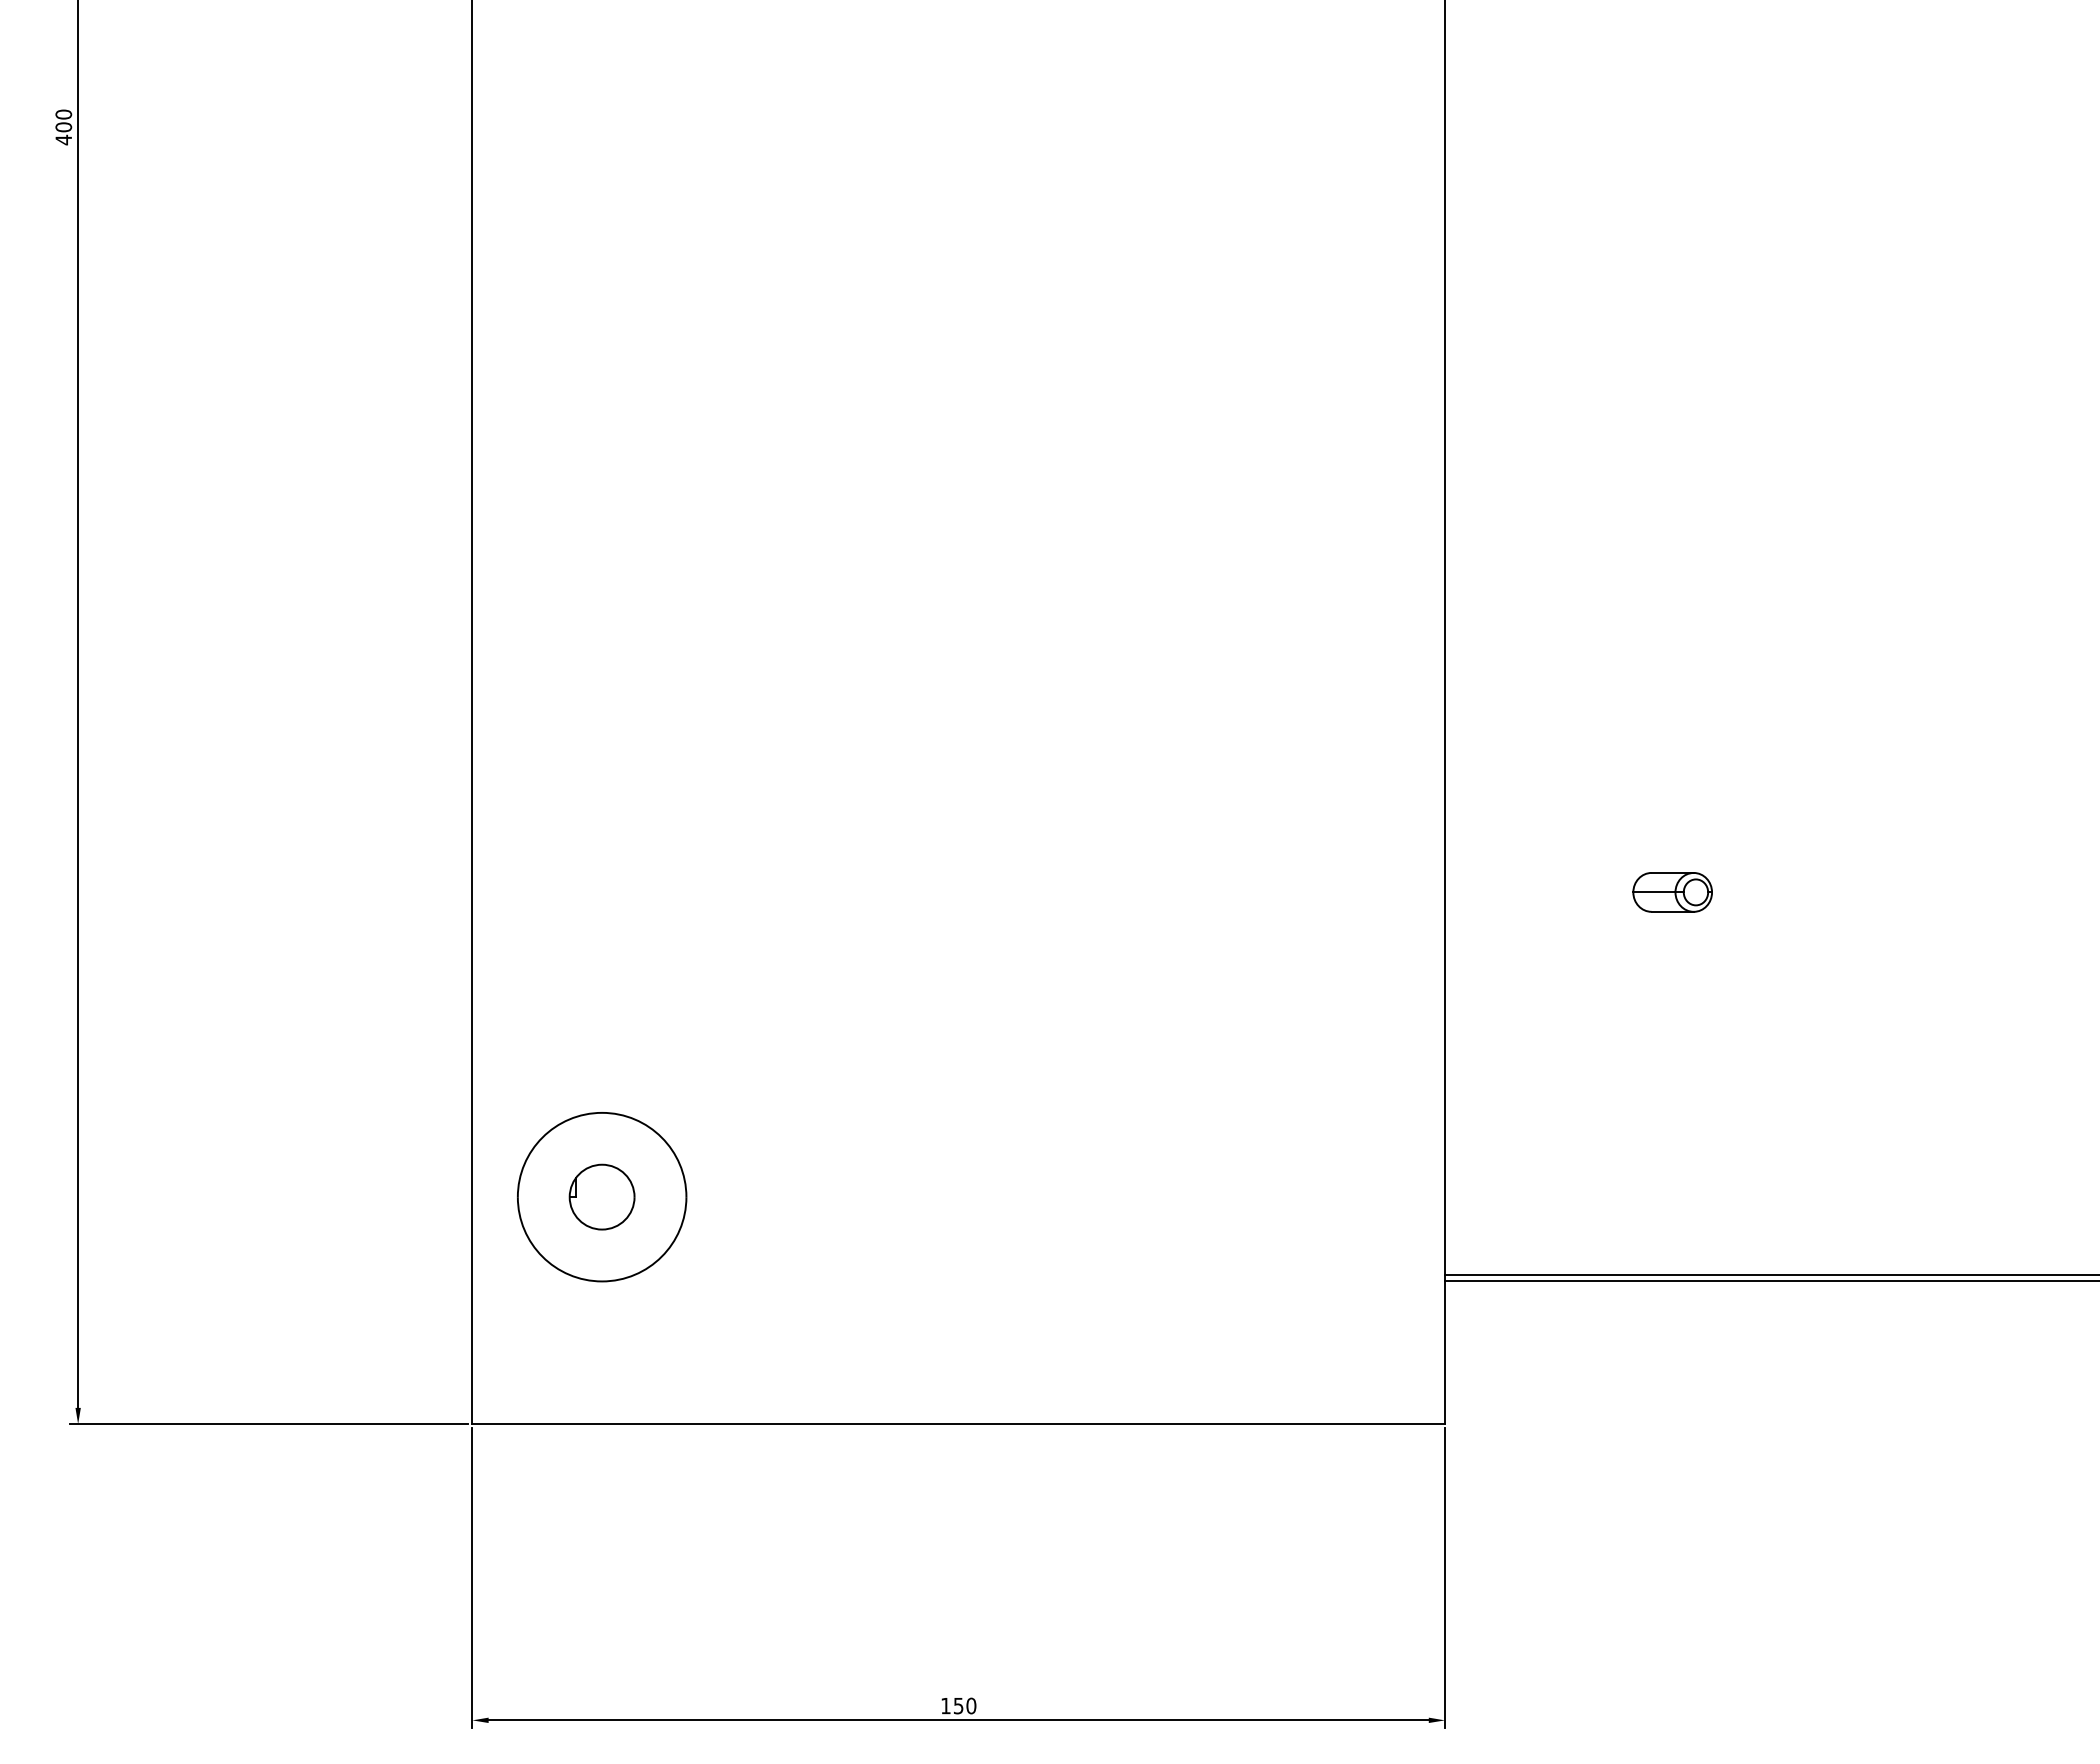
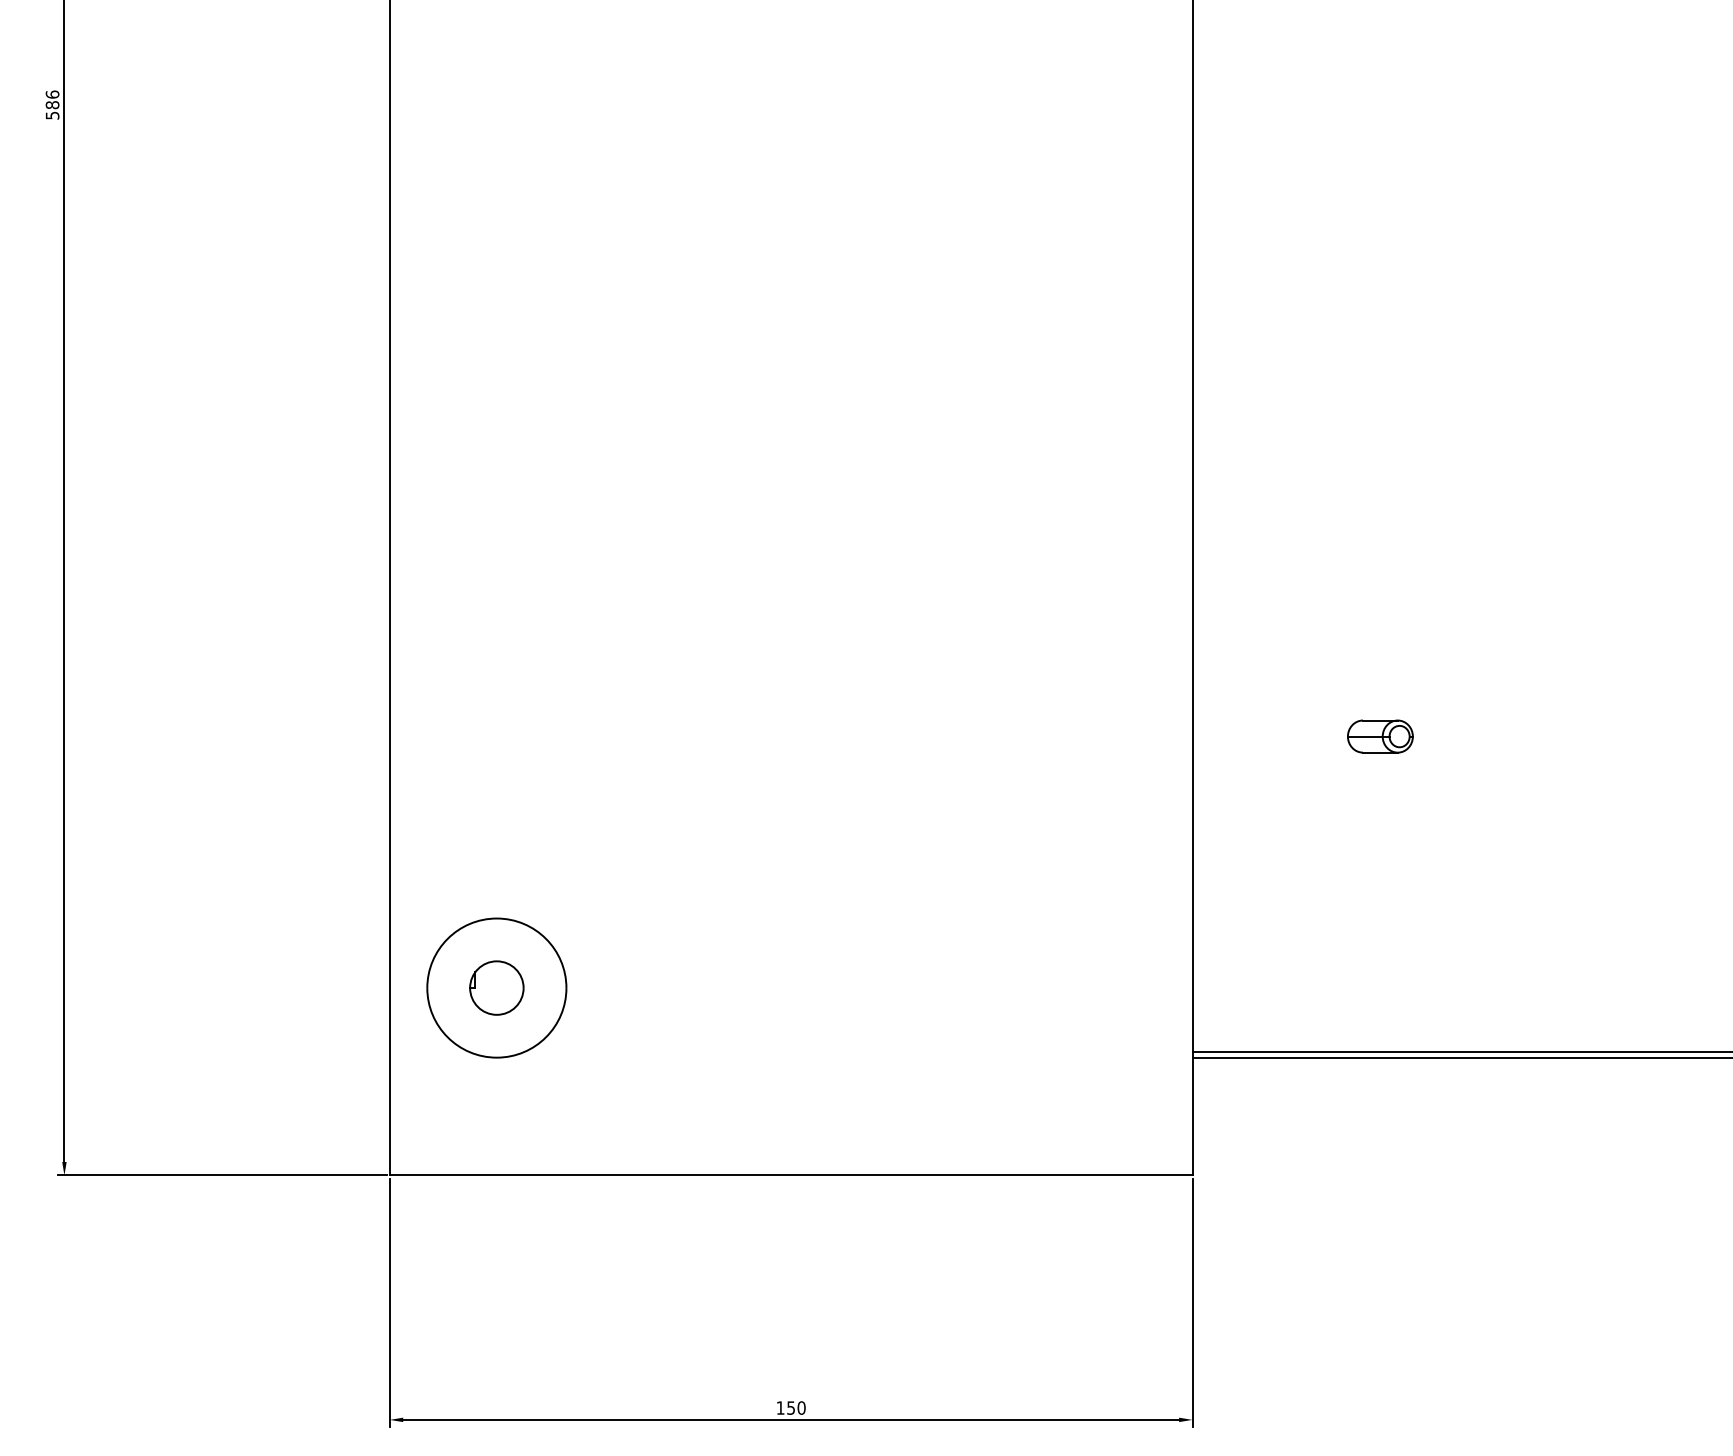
text: (63, 127) -> (52, 105), 400 -> 586

